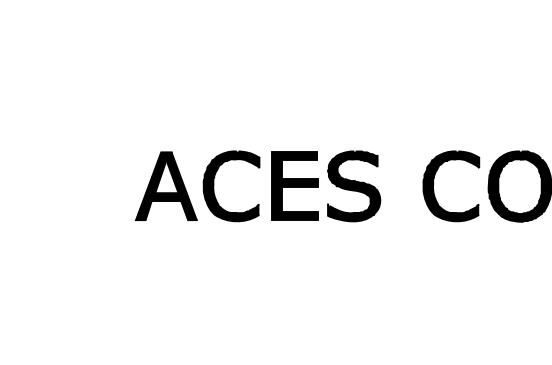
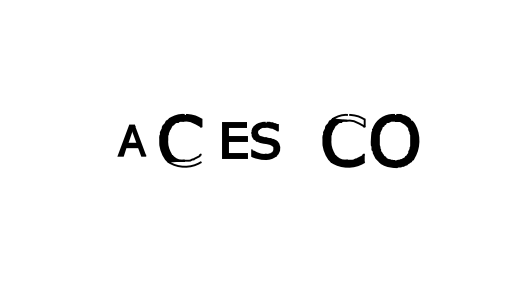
fill: (457, 159) -> (348, 120), removed
part: (165, 185) -> (131, 140), size x0.6
part: (326, 185) -> (251, 140), size x0.7
fill: (236, 212) -> (184, 160), removed

